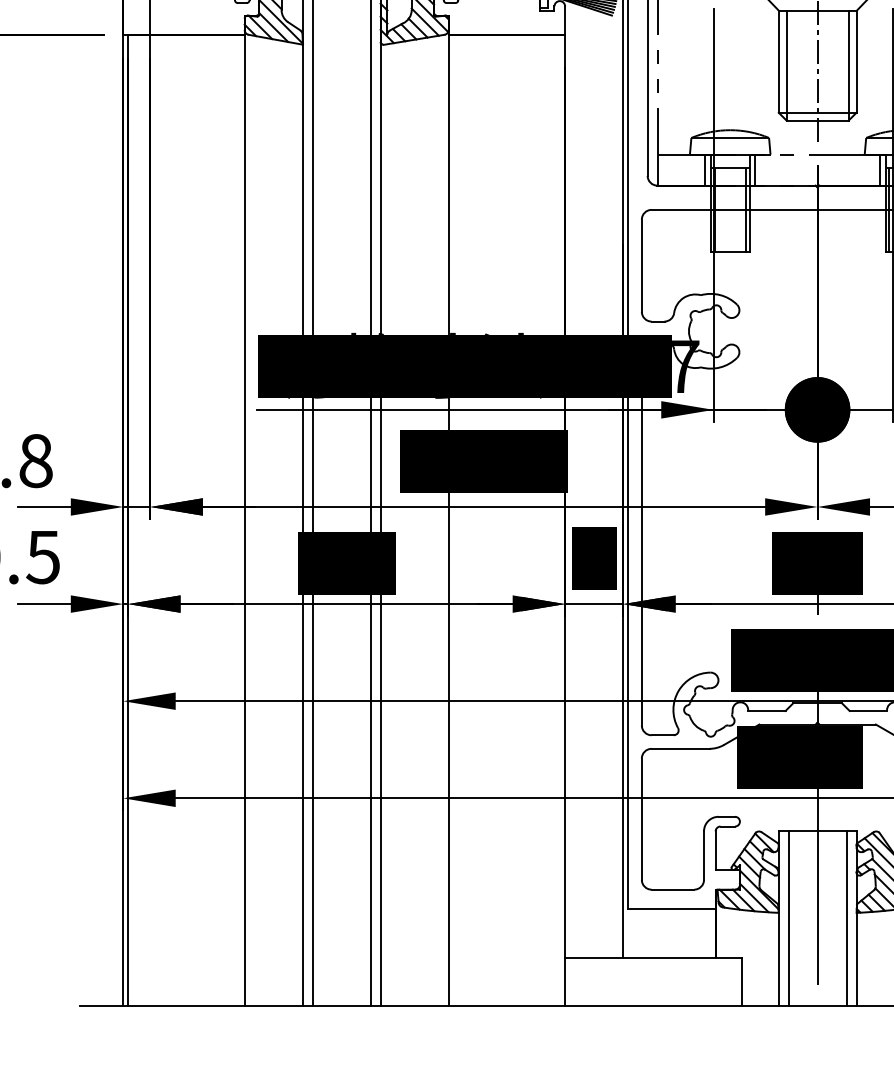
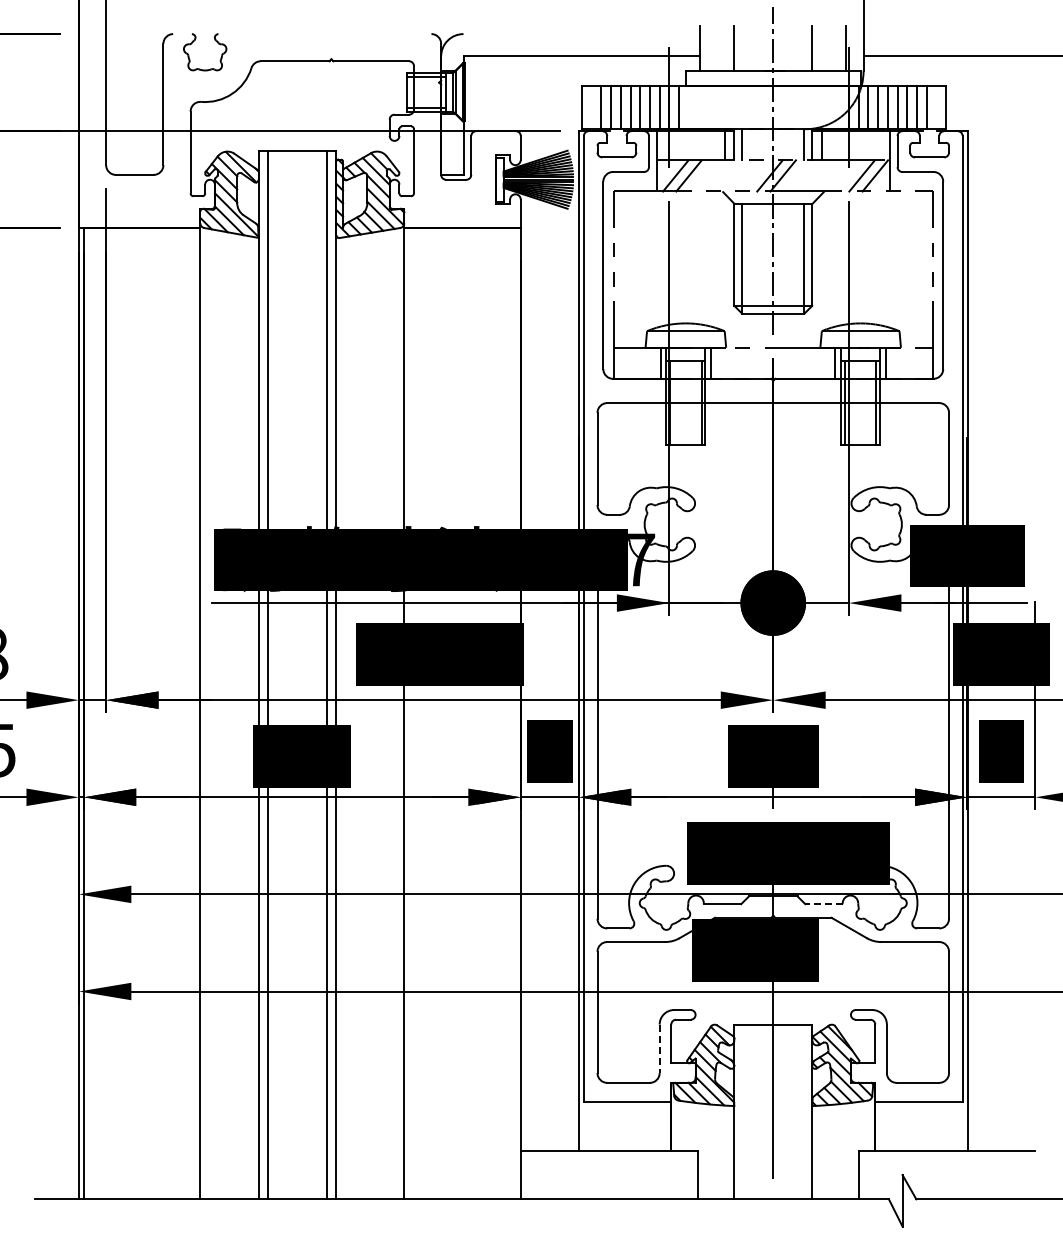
line: (868, 711) -> (824, 904), solid -> dashed
line: (703, 856) -> (659, 1049), solid -> dashed
line: (788, 918) -> (744, 1111), removed
line: (846, 918) -> (802, 1111), removed

